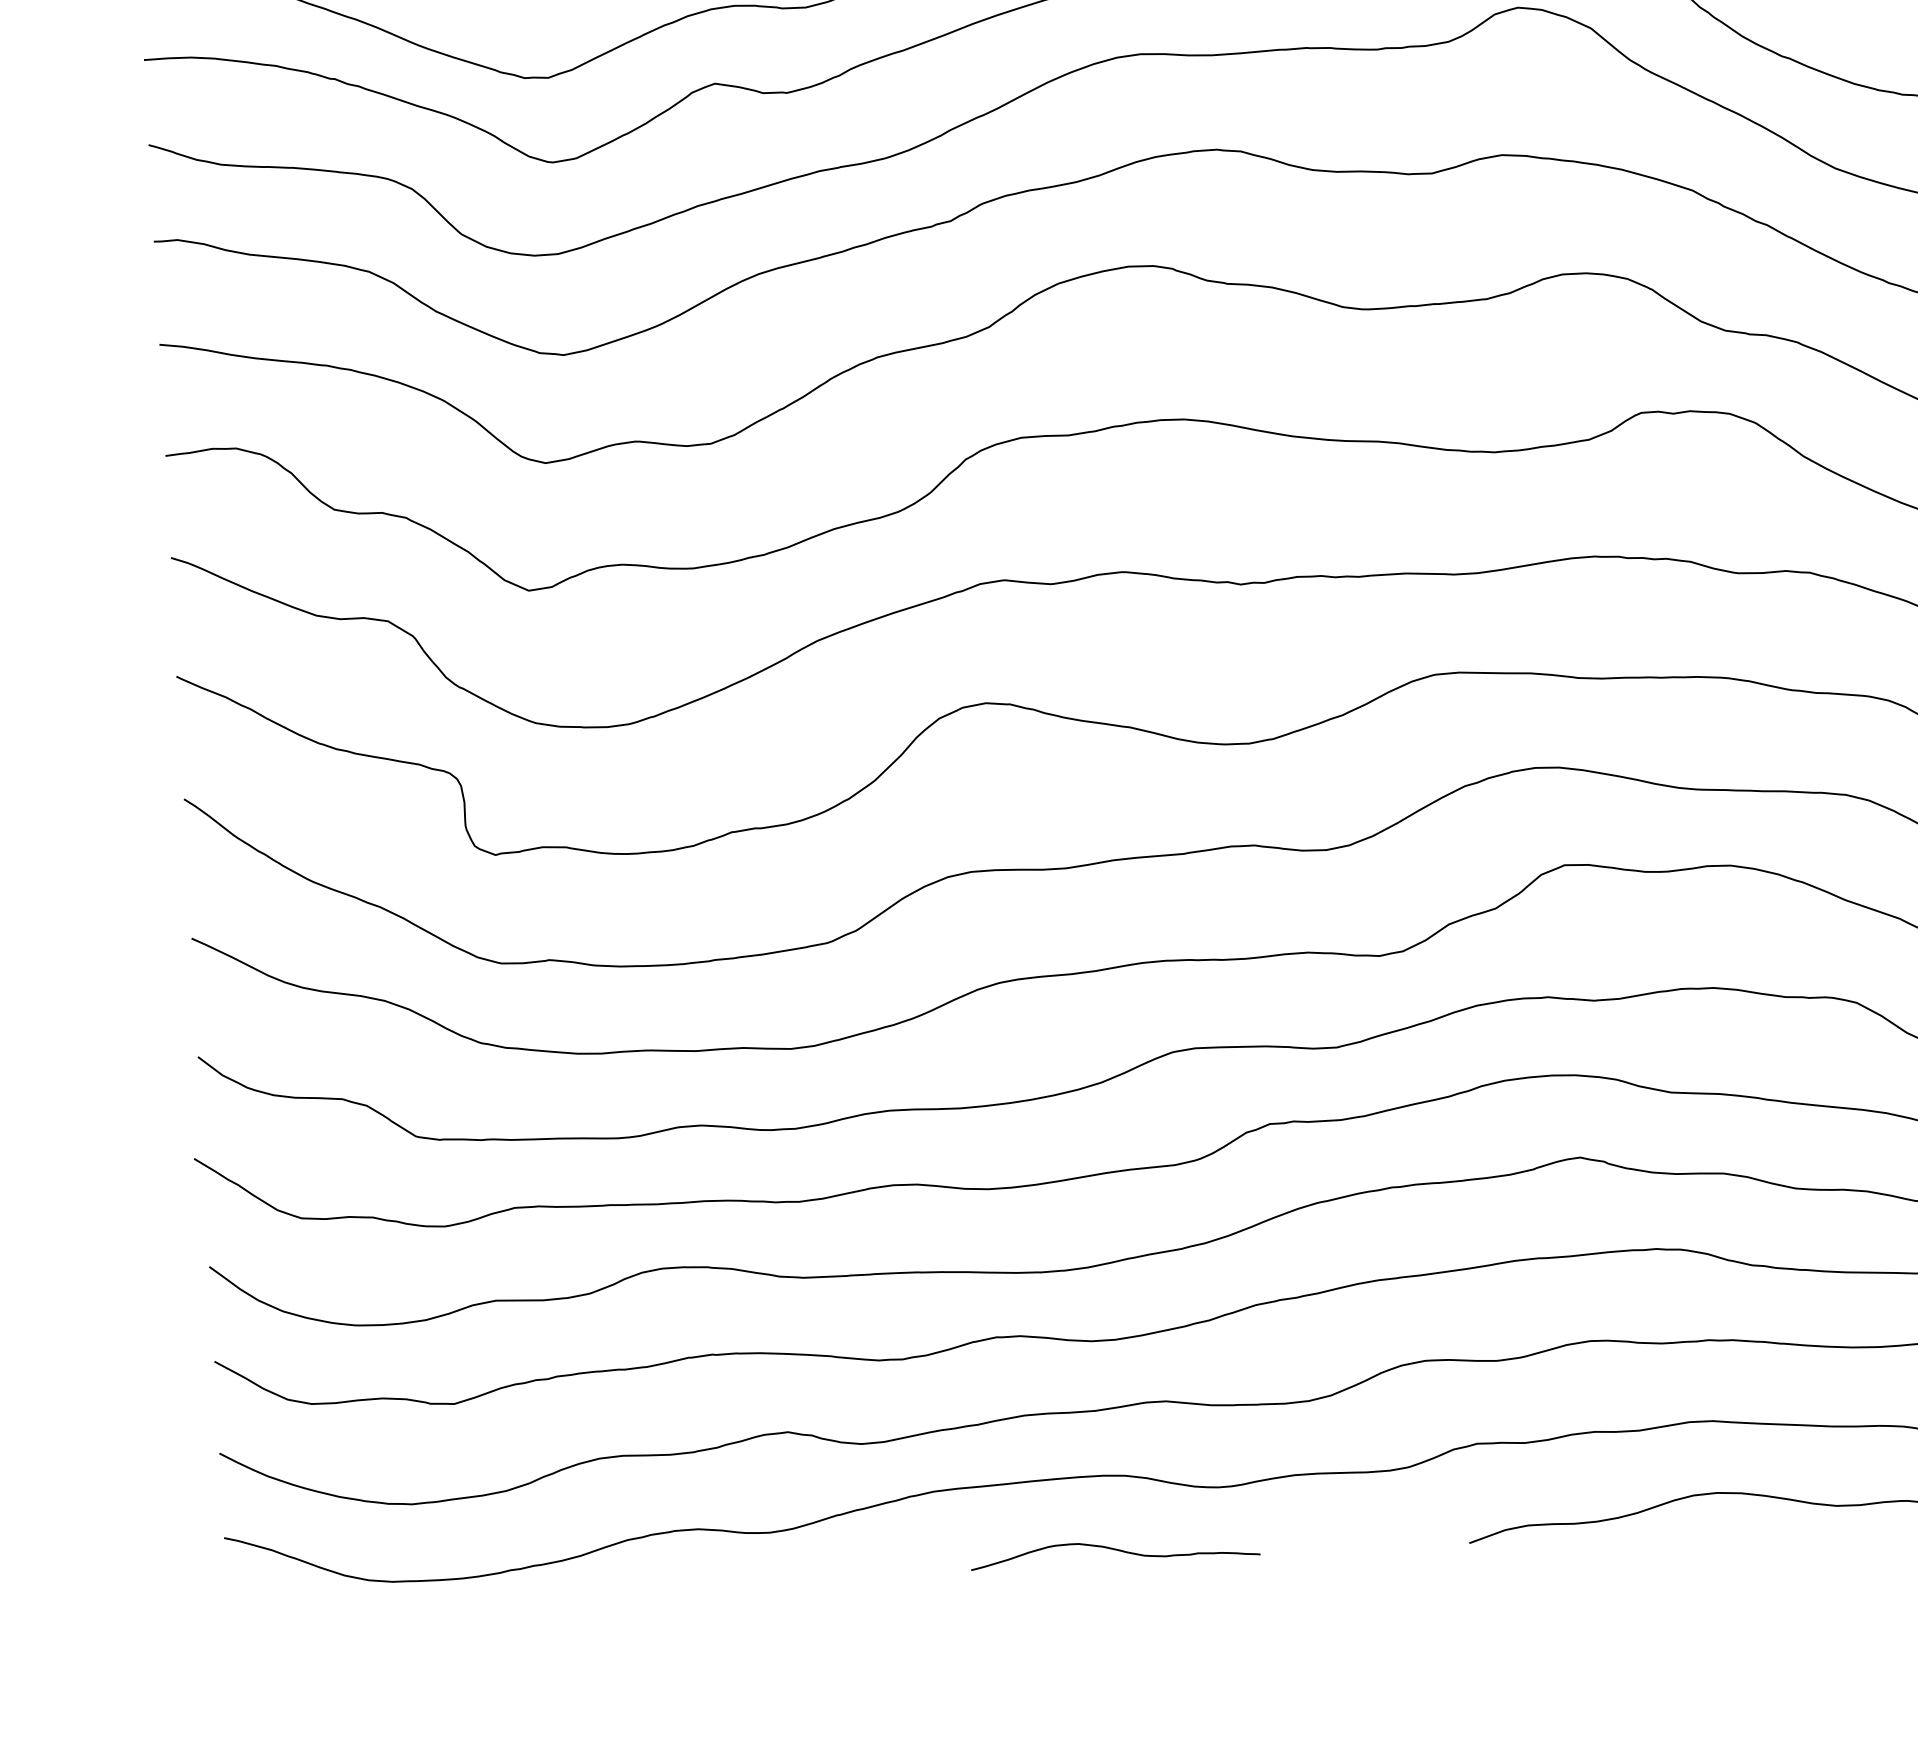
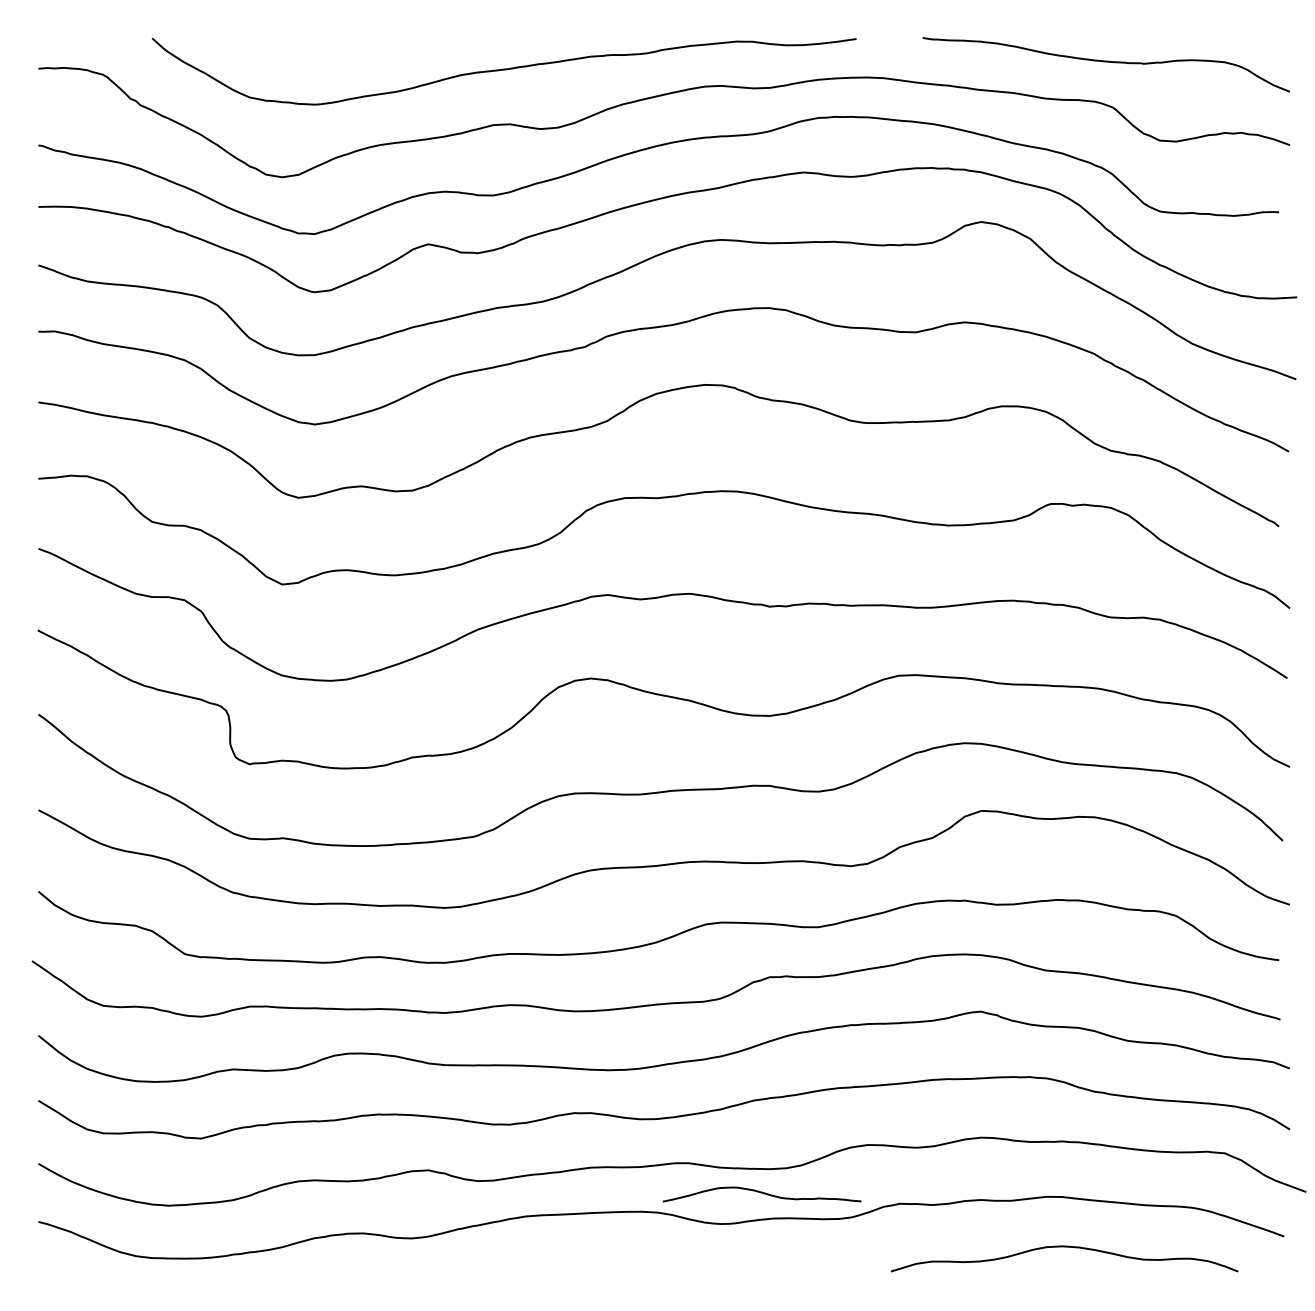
curve: (1114, 1550) -> (761, 1193), moved

